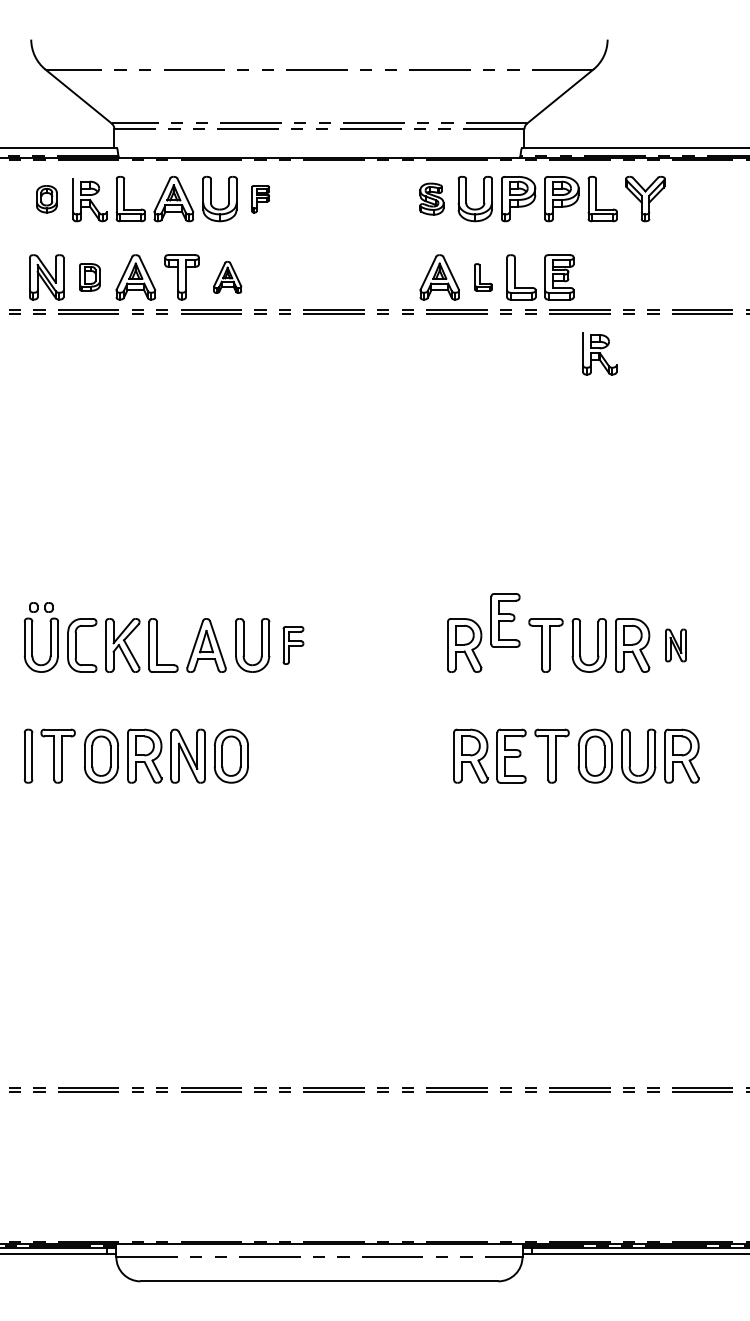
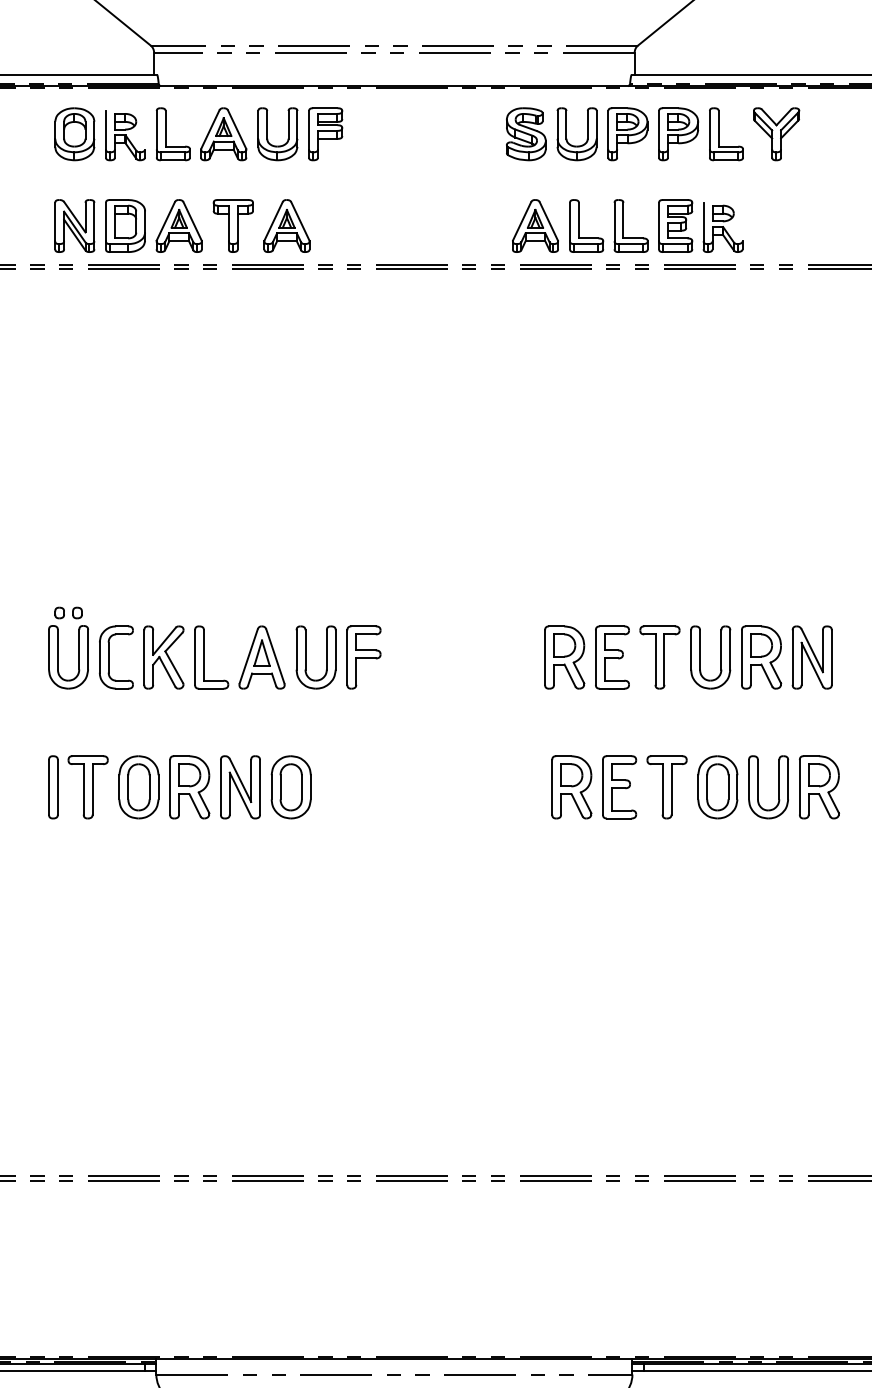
part: (46, 199) -> (74, 134), size x1.67
part: (260, 199) -> (325, 134), size x1.67
part: (431, 199) -> (525, 134), size x1.43
part: (89, 277) -> (124, 226), size x1.67
part: (227, 277) -> (286, 226), size x1.43
part: (483, 277) -> (586, 226), size x1.67
part: (599, 353) -> (722, 227), moved
part: (505, 620) -> (612, 657), moved
part: (293, 645) -> (363, 657), size x1.43
part: (675, 645) -> (811, 657), size x1.67

